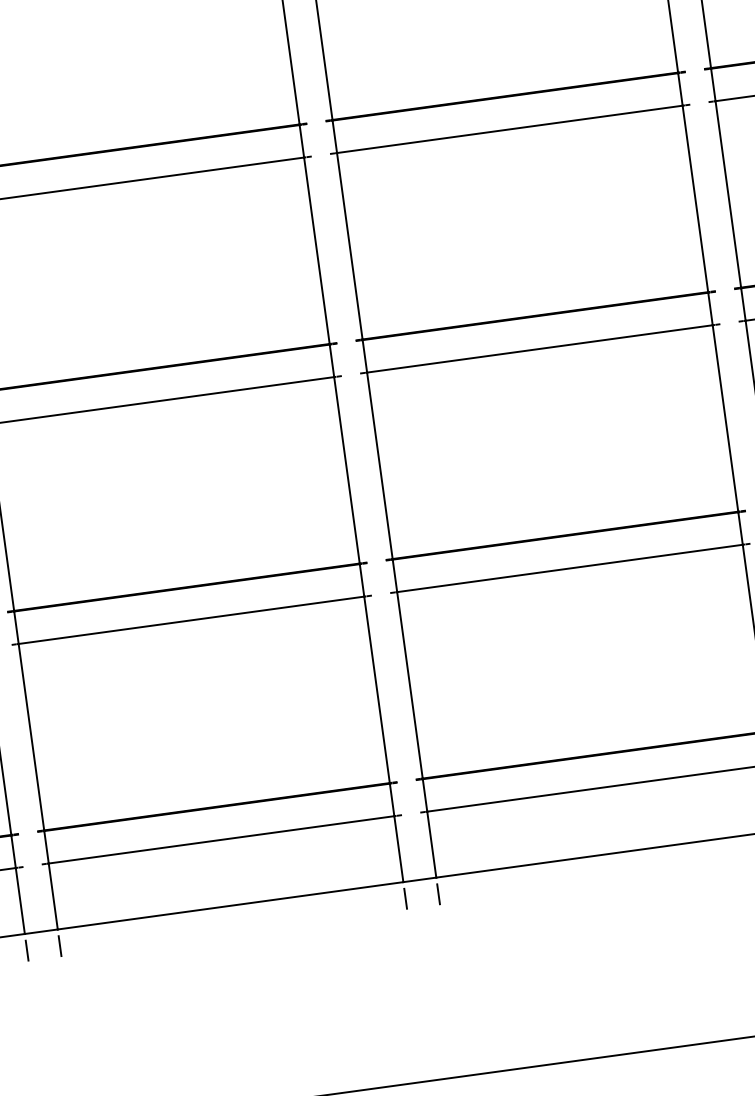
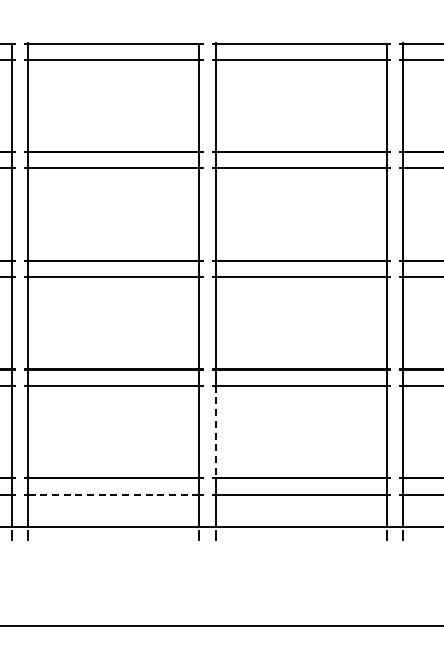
line: (409, 686) -> (215, 432), solid -> dashed
line: (221, 839) -> (113, 494), solid -> dashed

